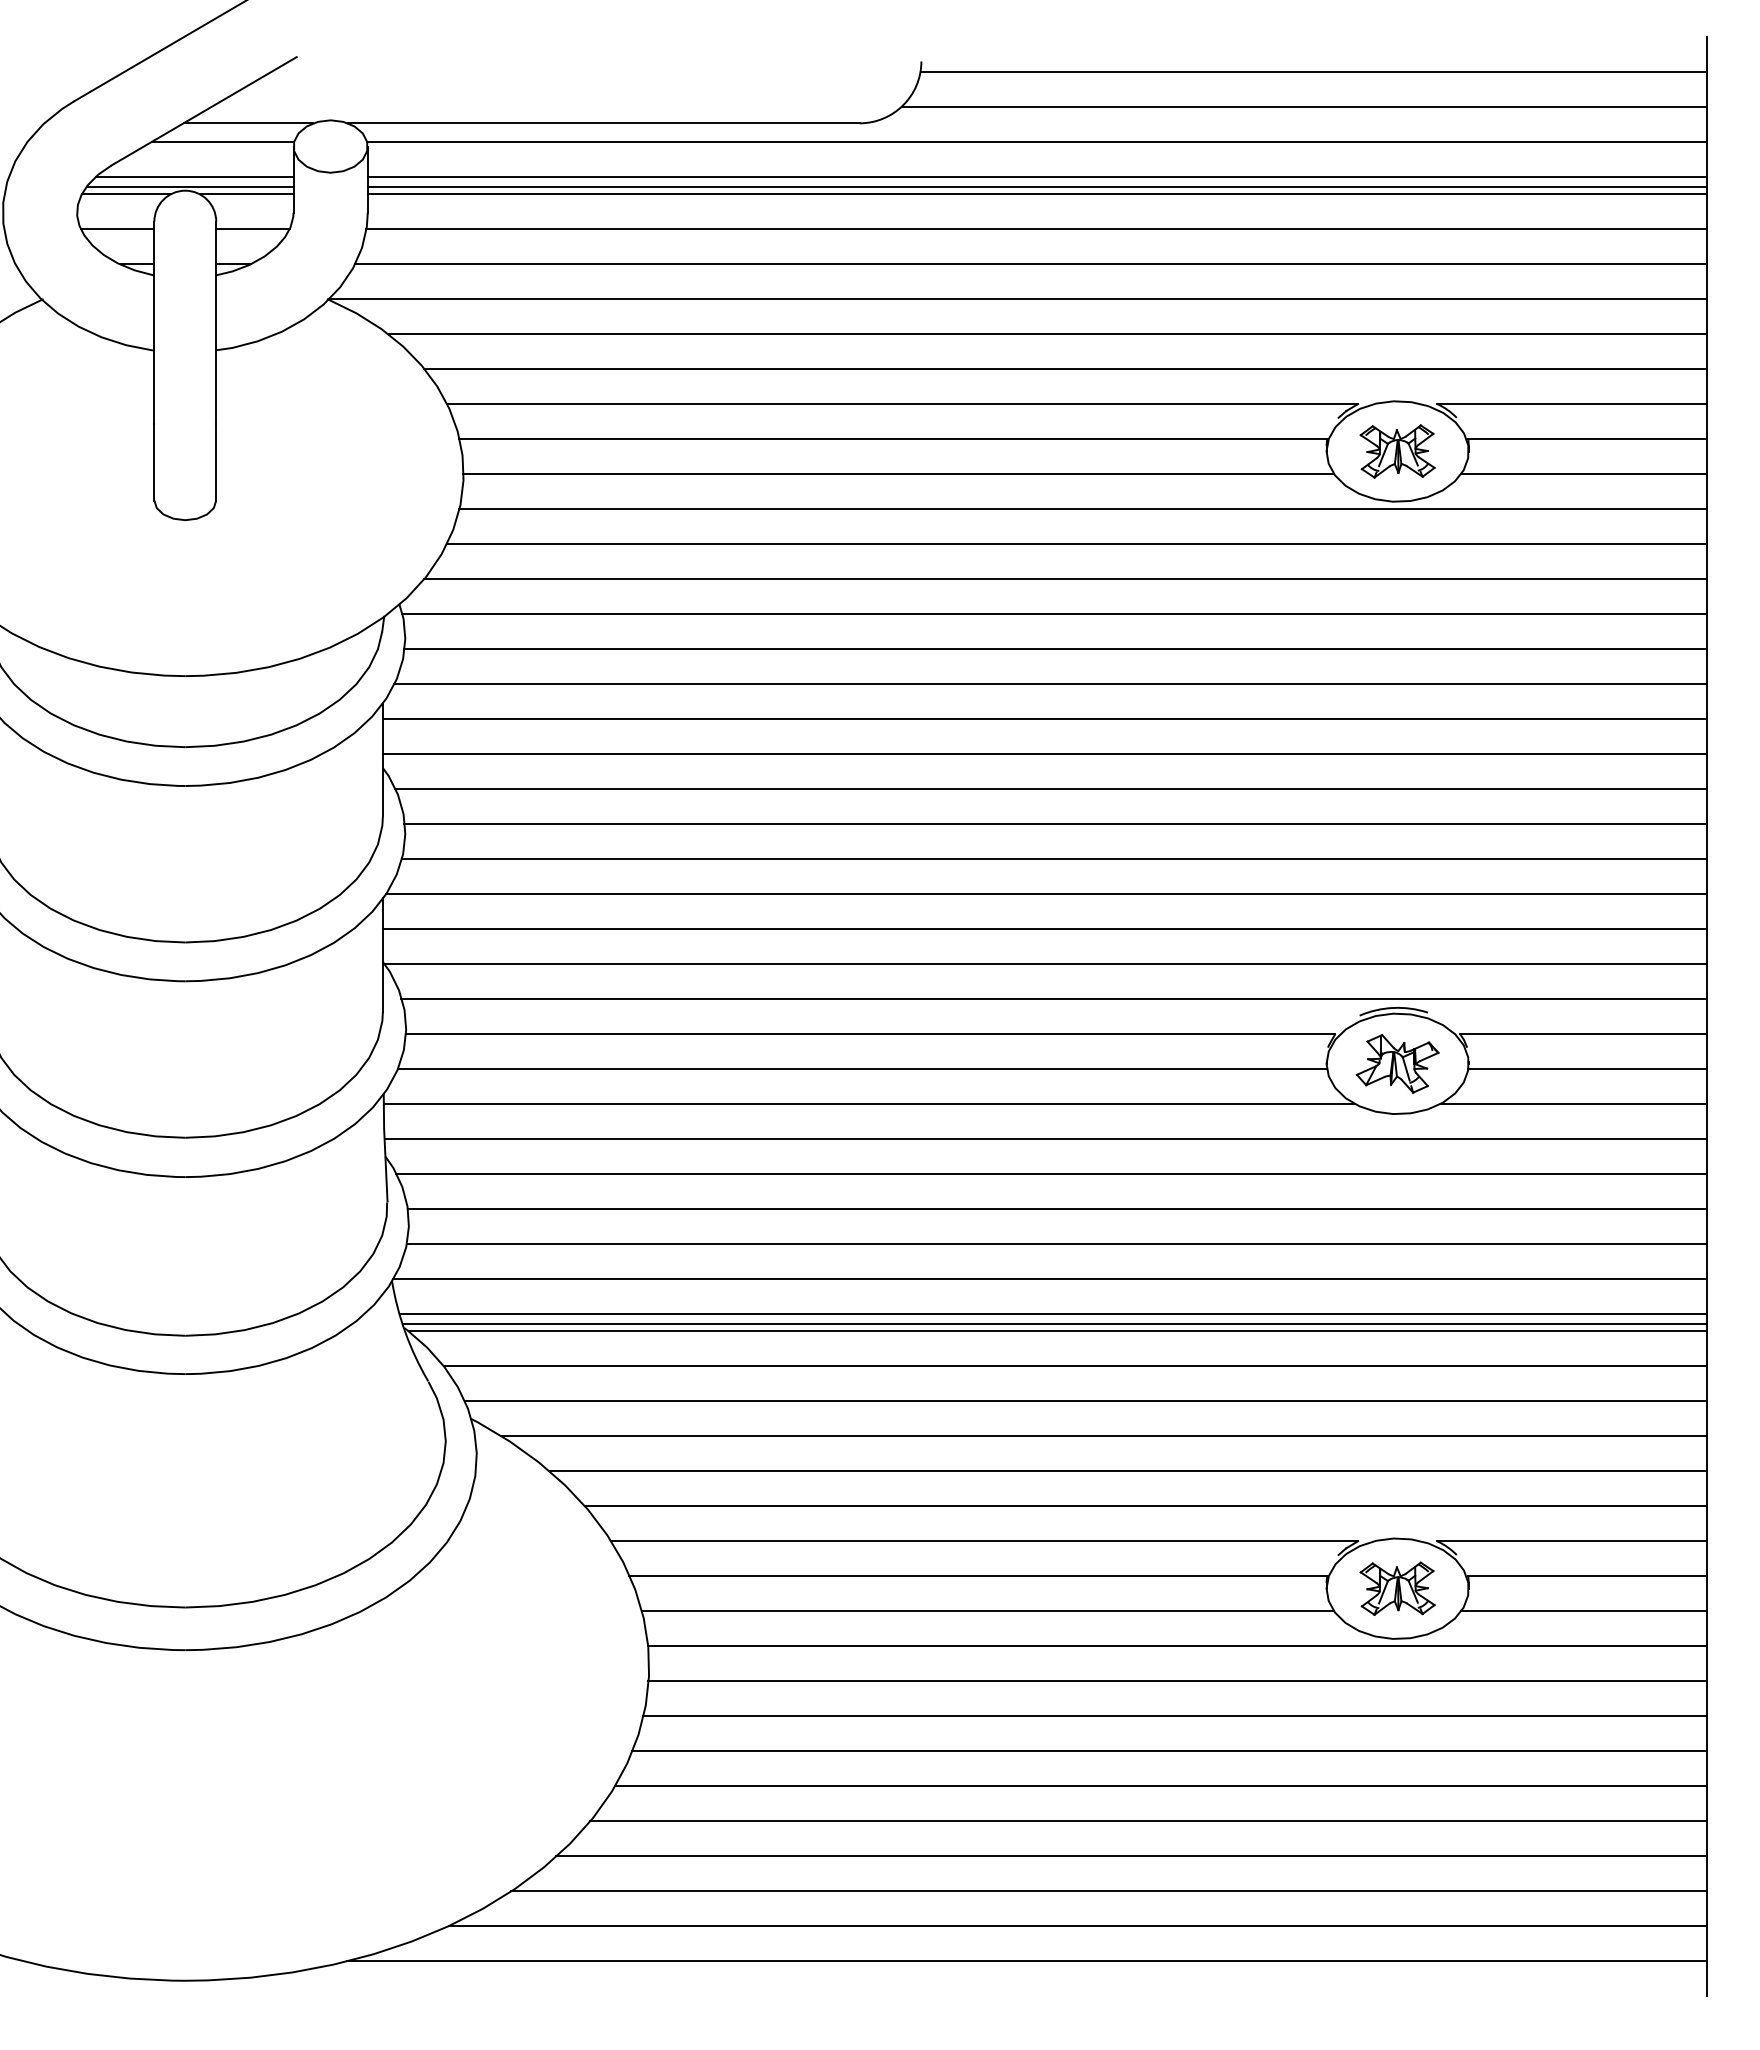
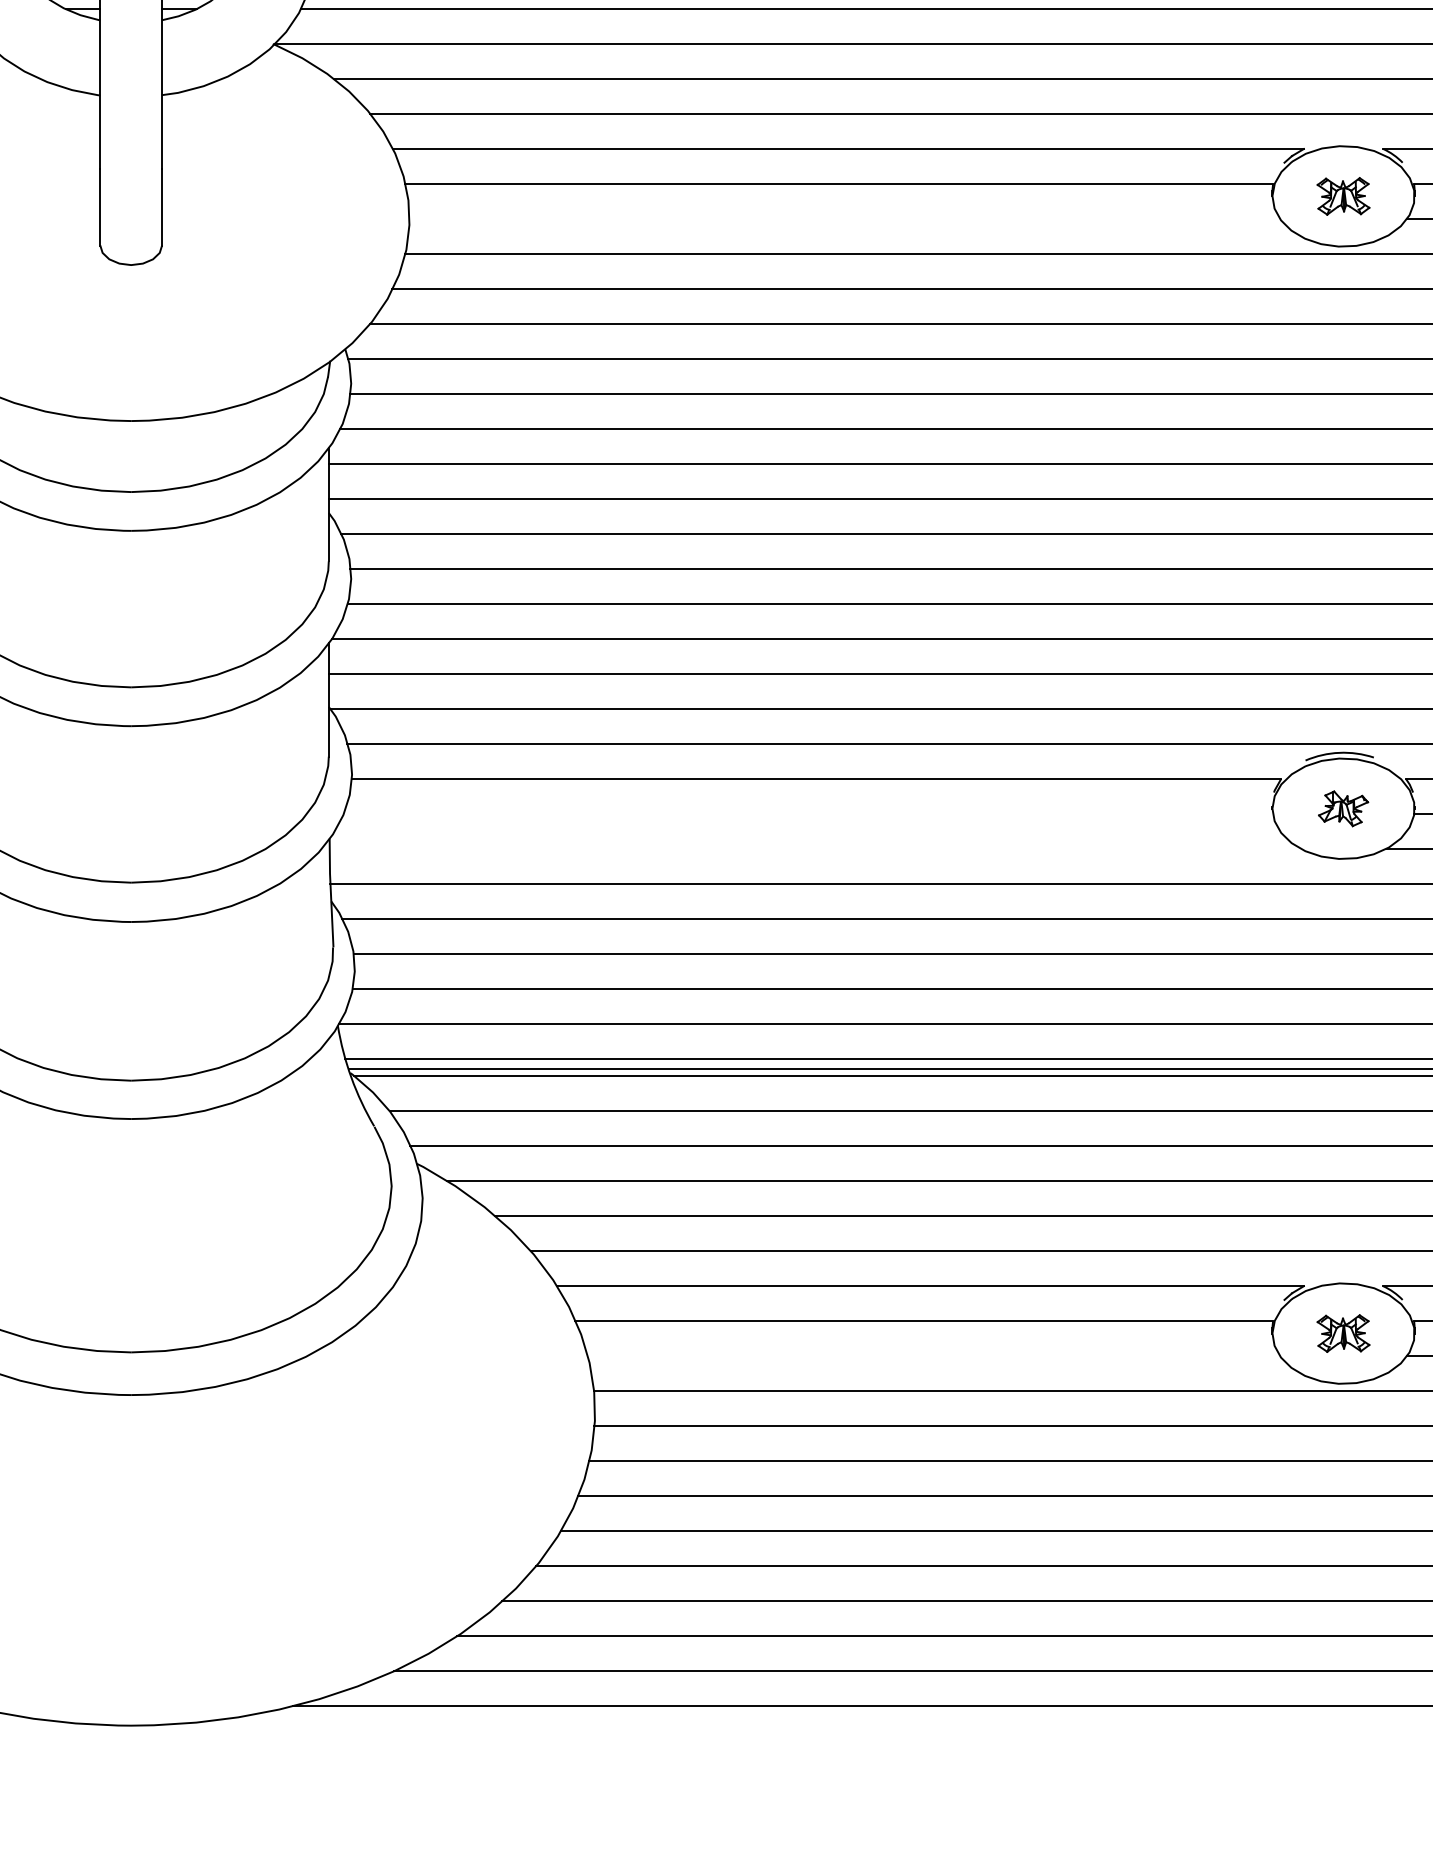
part: (1397, 451) -> (1343, 196), size x0.7
line: (898, 474) -> (844, 219), removed
part: (1397, 1063) -> (1343, 808), size x0.6
line: (861, 1068) -> (807, 813), removed
line: (868, 1103) -> (814, 848), removed
part: (1397, 1588) -> (1343, 1333), size x0.7
line: (987, 1611) -> (933, 1356), removed

